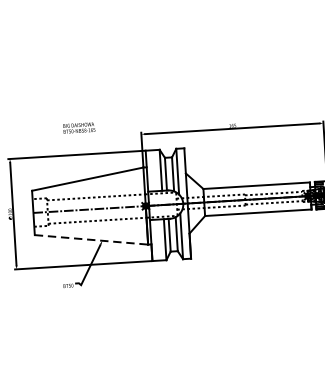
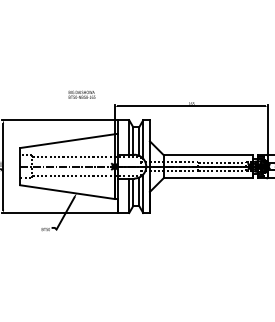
text: (78, 127) -> (81, 94), moved
line: (91, 240) -> (67, 192), dashed -> solid

